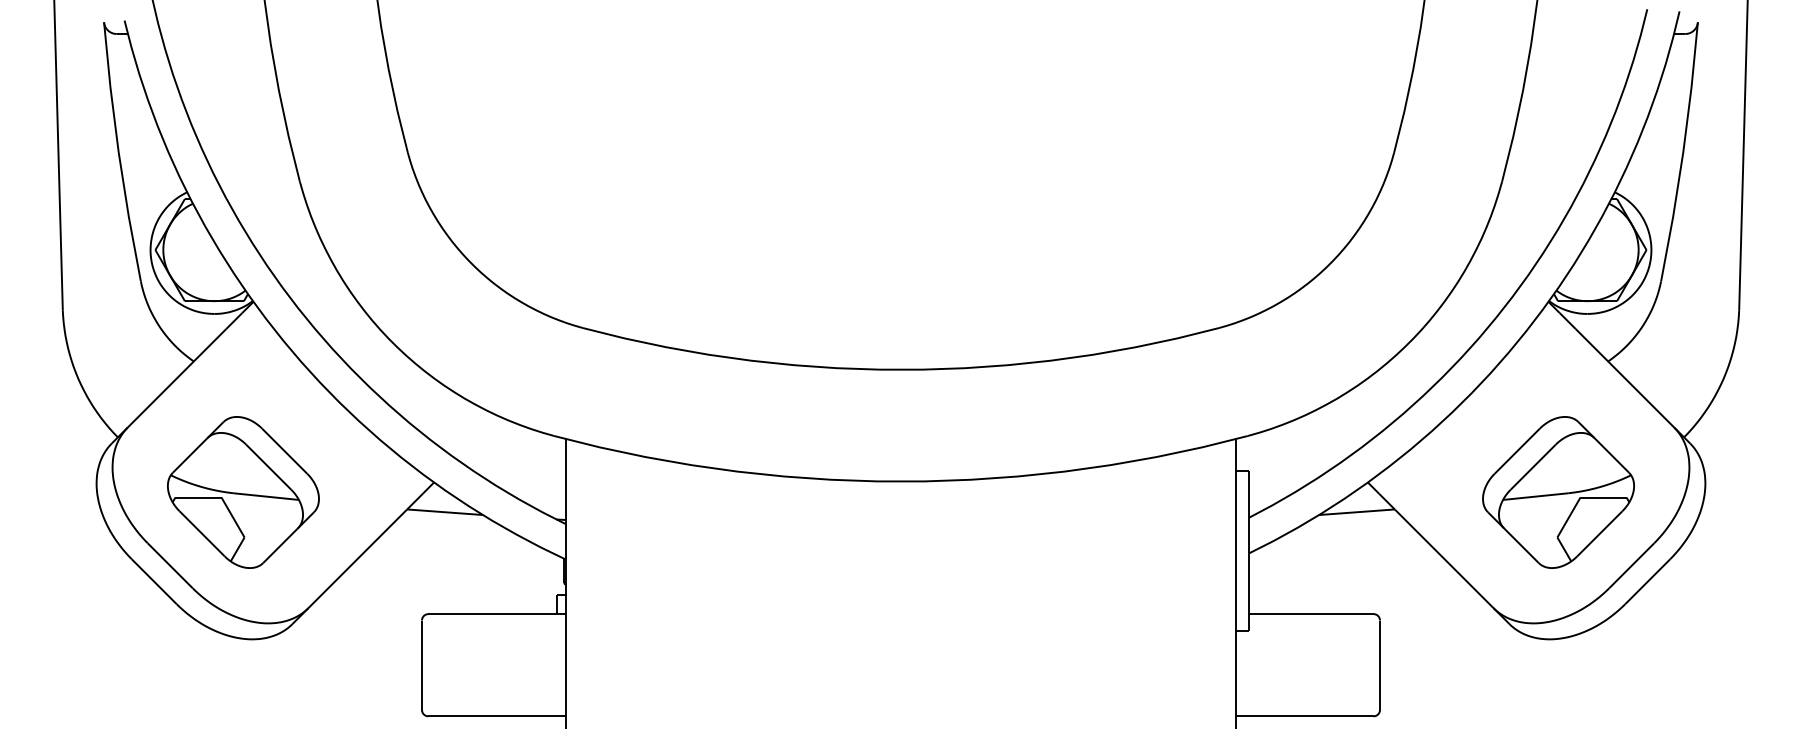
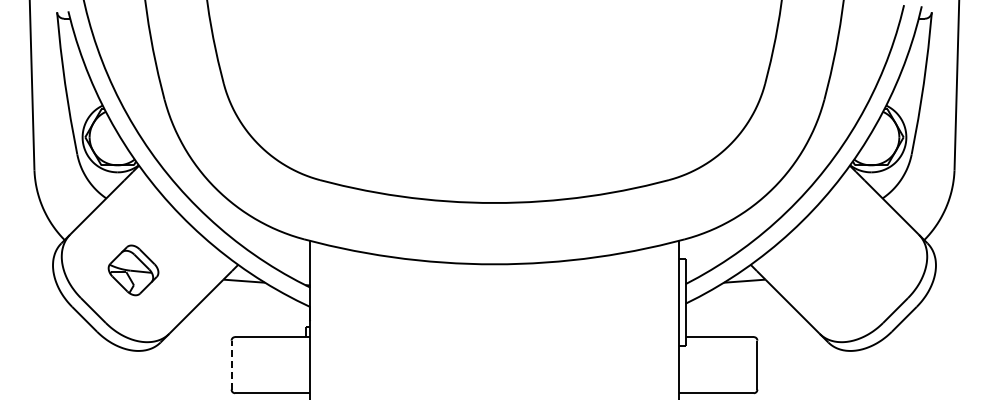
part: (243, 492) -> (133, 270), size x0.6
part: (1558, 492) -> (855, 270), removed
line: (421, 665) -> (231, 365), solid -> dashed

